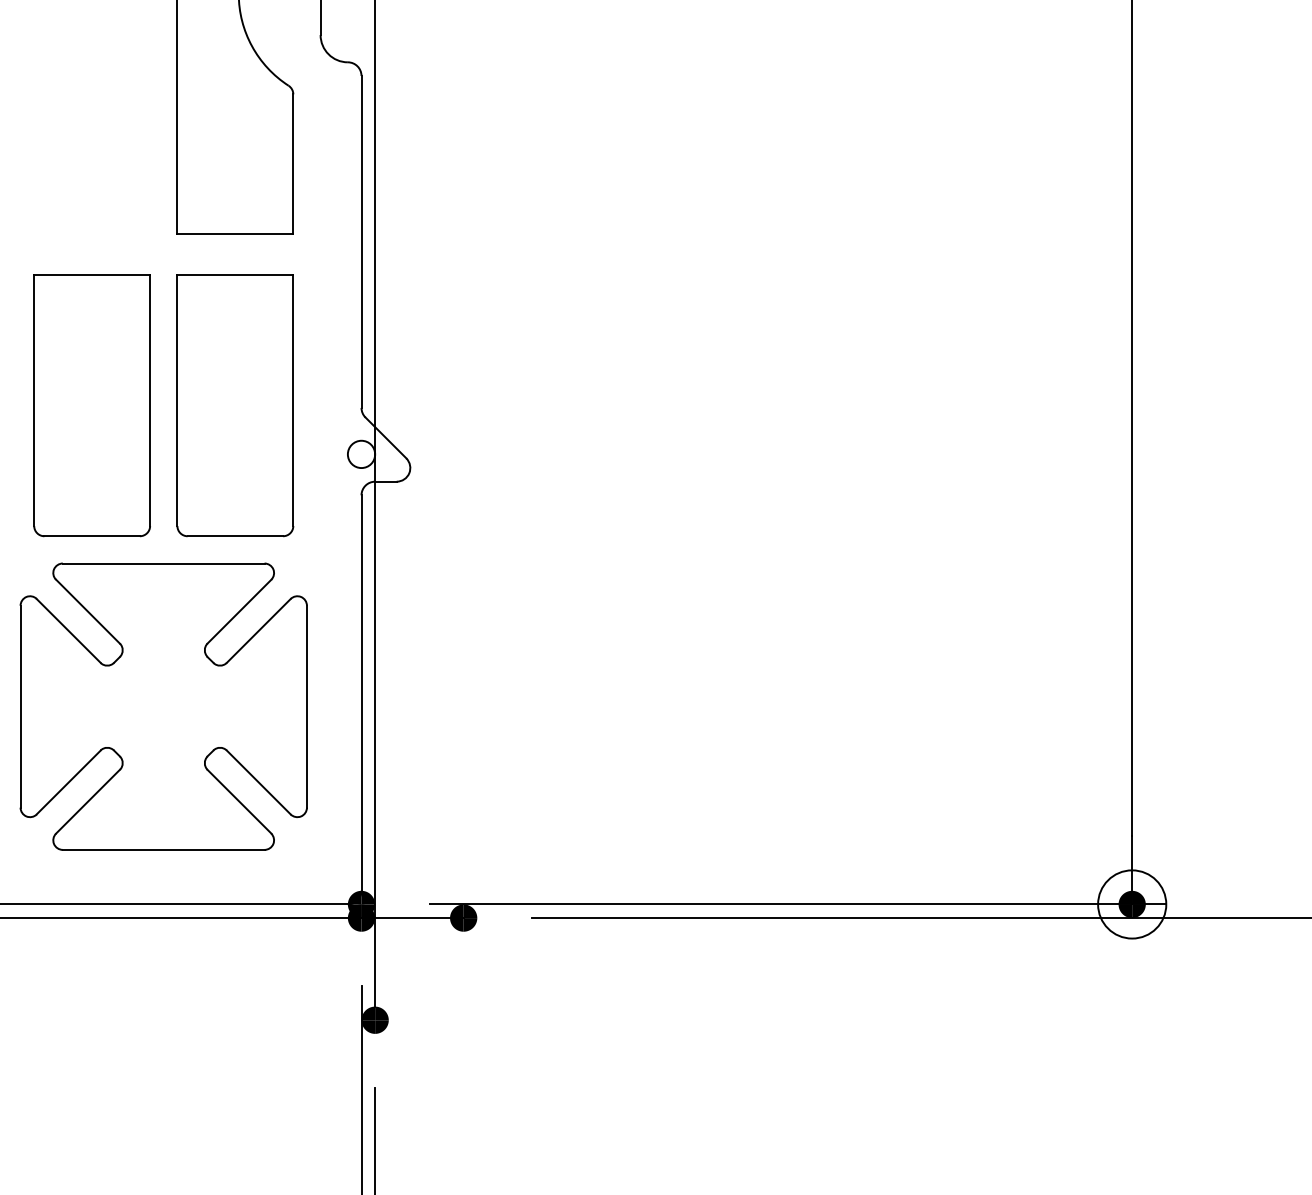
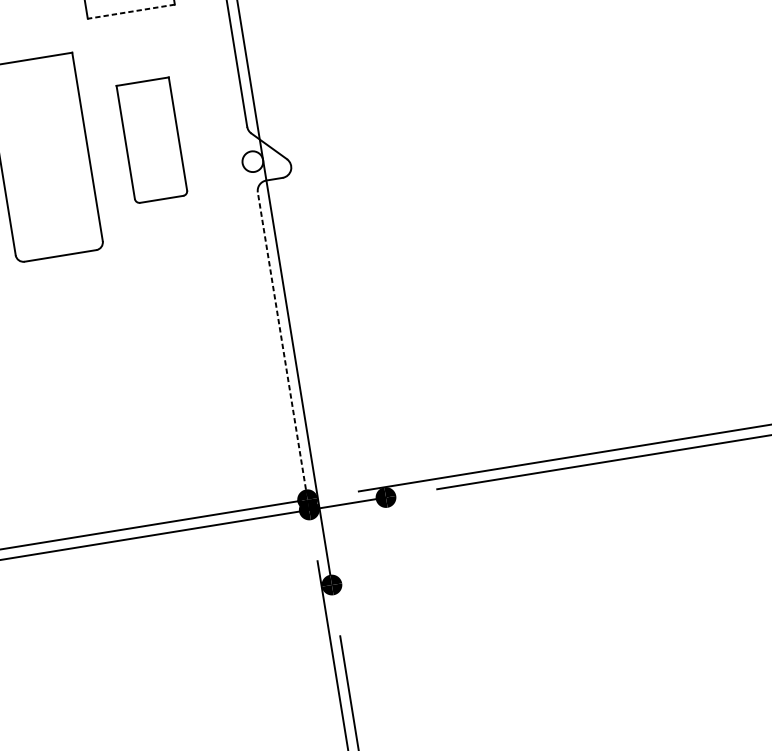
line: (235, 234) -> (131, 11), solid -> dashed
part: (235, 405) -> (152, 140), size x0.6
line: (361, 693) -> (281, 341), solid -> dashed
part: (163, 706) -> (134, 375), removed

